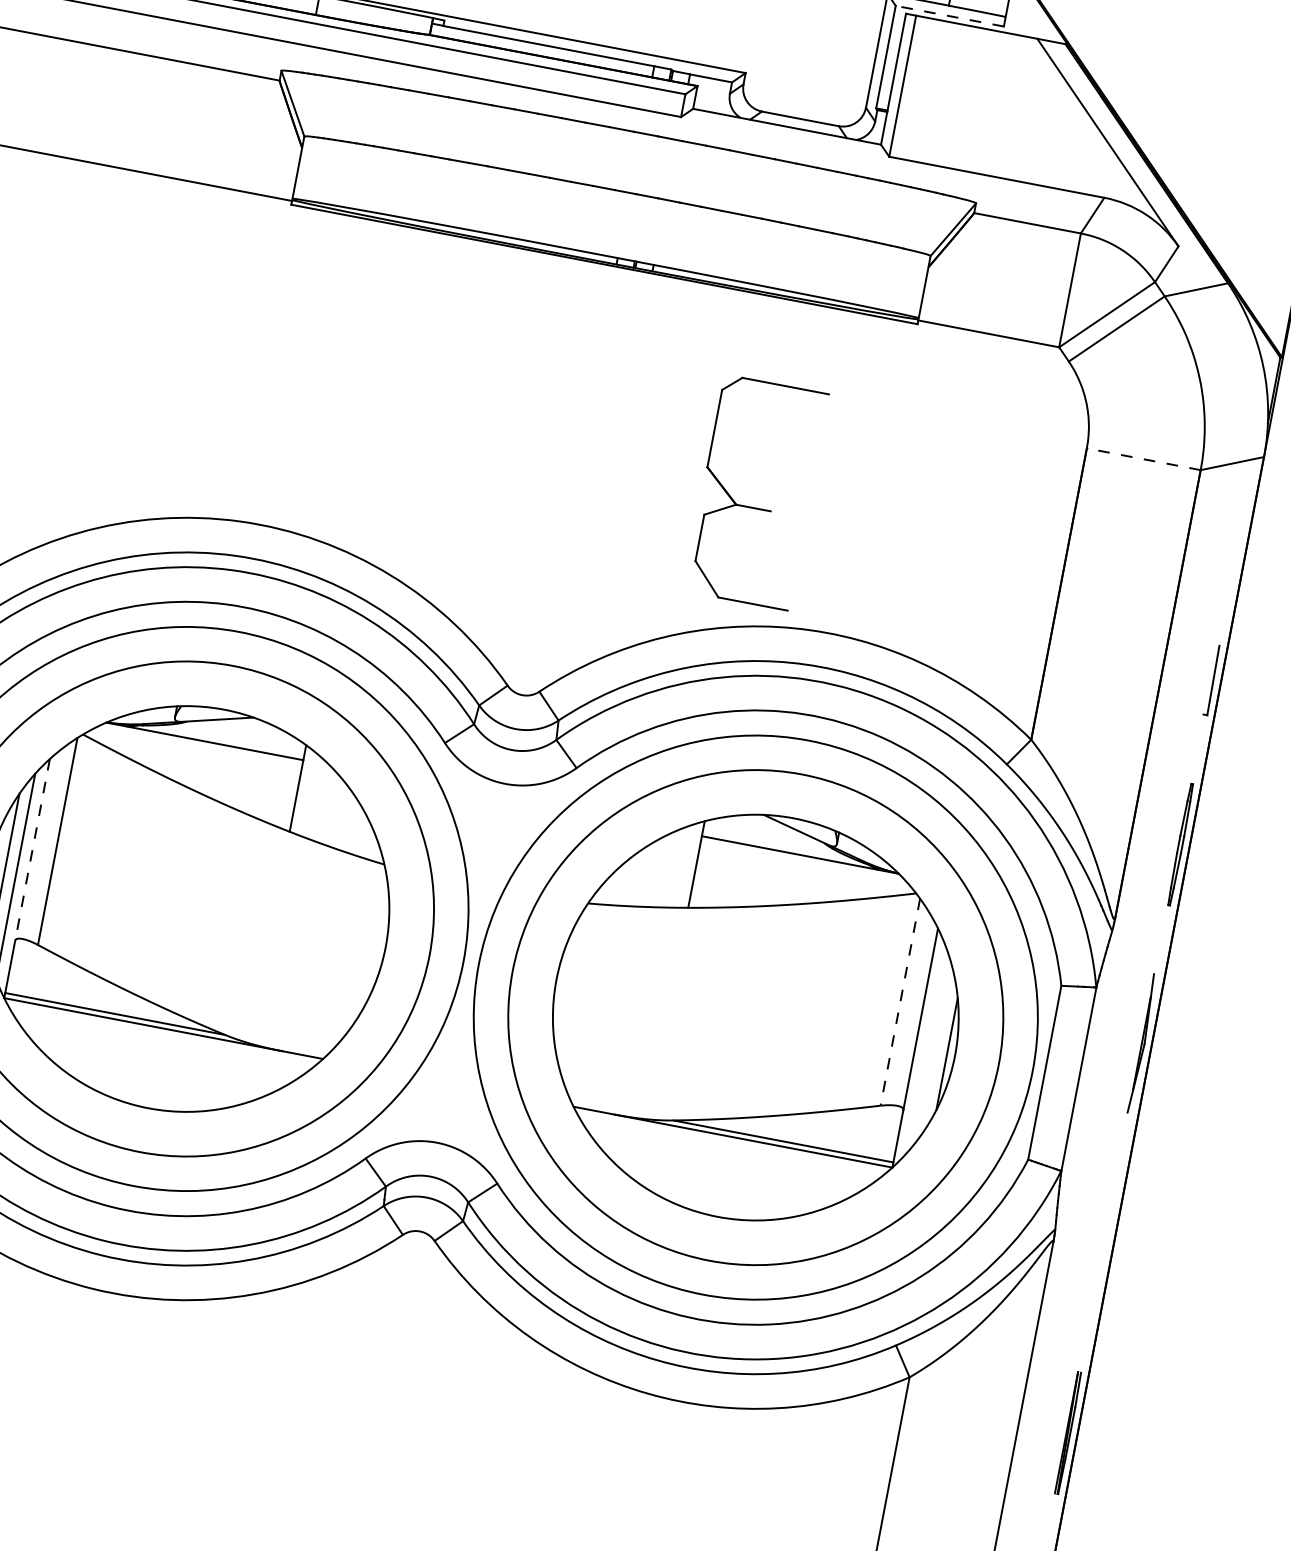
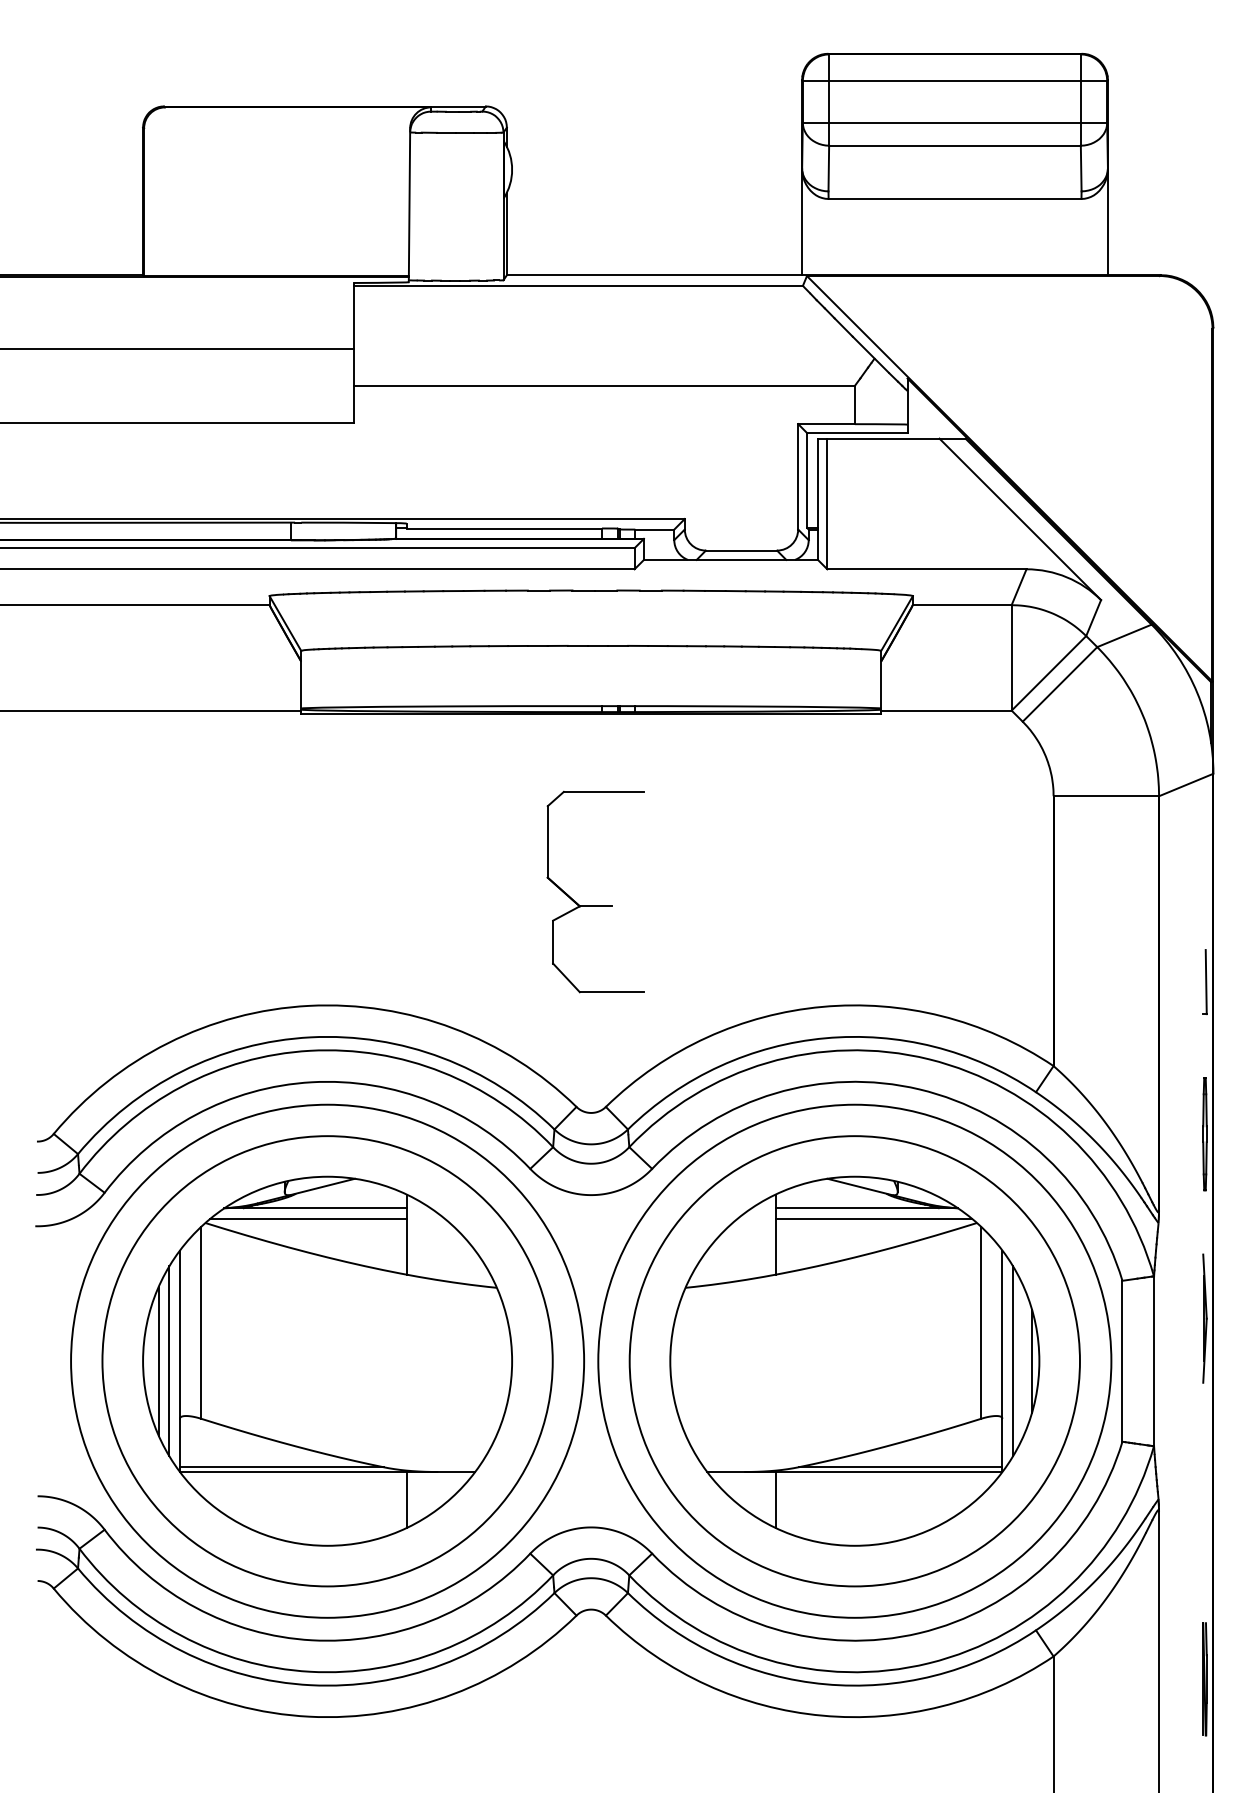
line: (949, 16) -> (857, 433), dashed -> solid
line: (1143, 459) -> (1106, 796), dashed -> solid
part: (753, 507) -> (595, 905), moved
line: (195, 750) -> (308, 1218), added
line: (31, 850) -> (179, 1335), dashed -> solid
line: (805, 867) -> (873, 1218), added
line: (900, 1001) -> (981, 1322), dashed -> solid
line: (927, 1050) -> (1013, 1361), added
line: (243, 1075) -> (406, 1500), added
line: (641, 1151) -> (775, 1500), added

